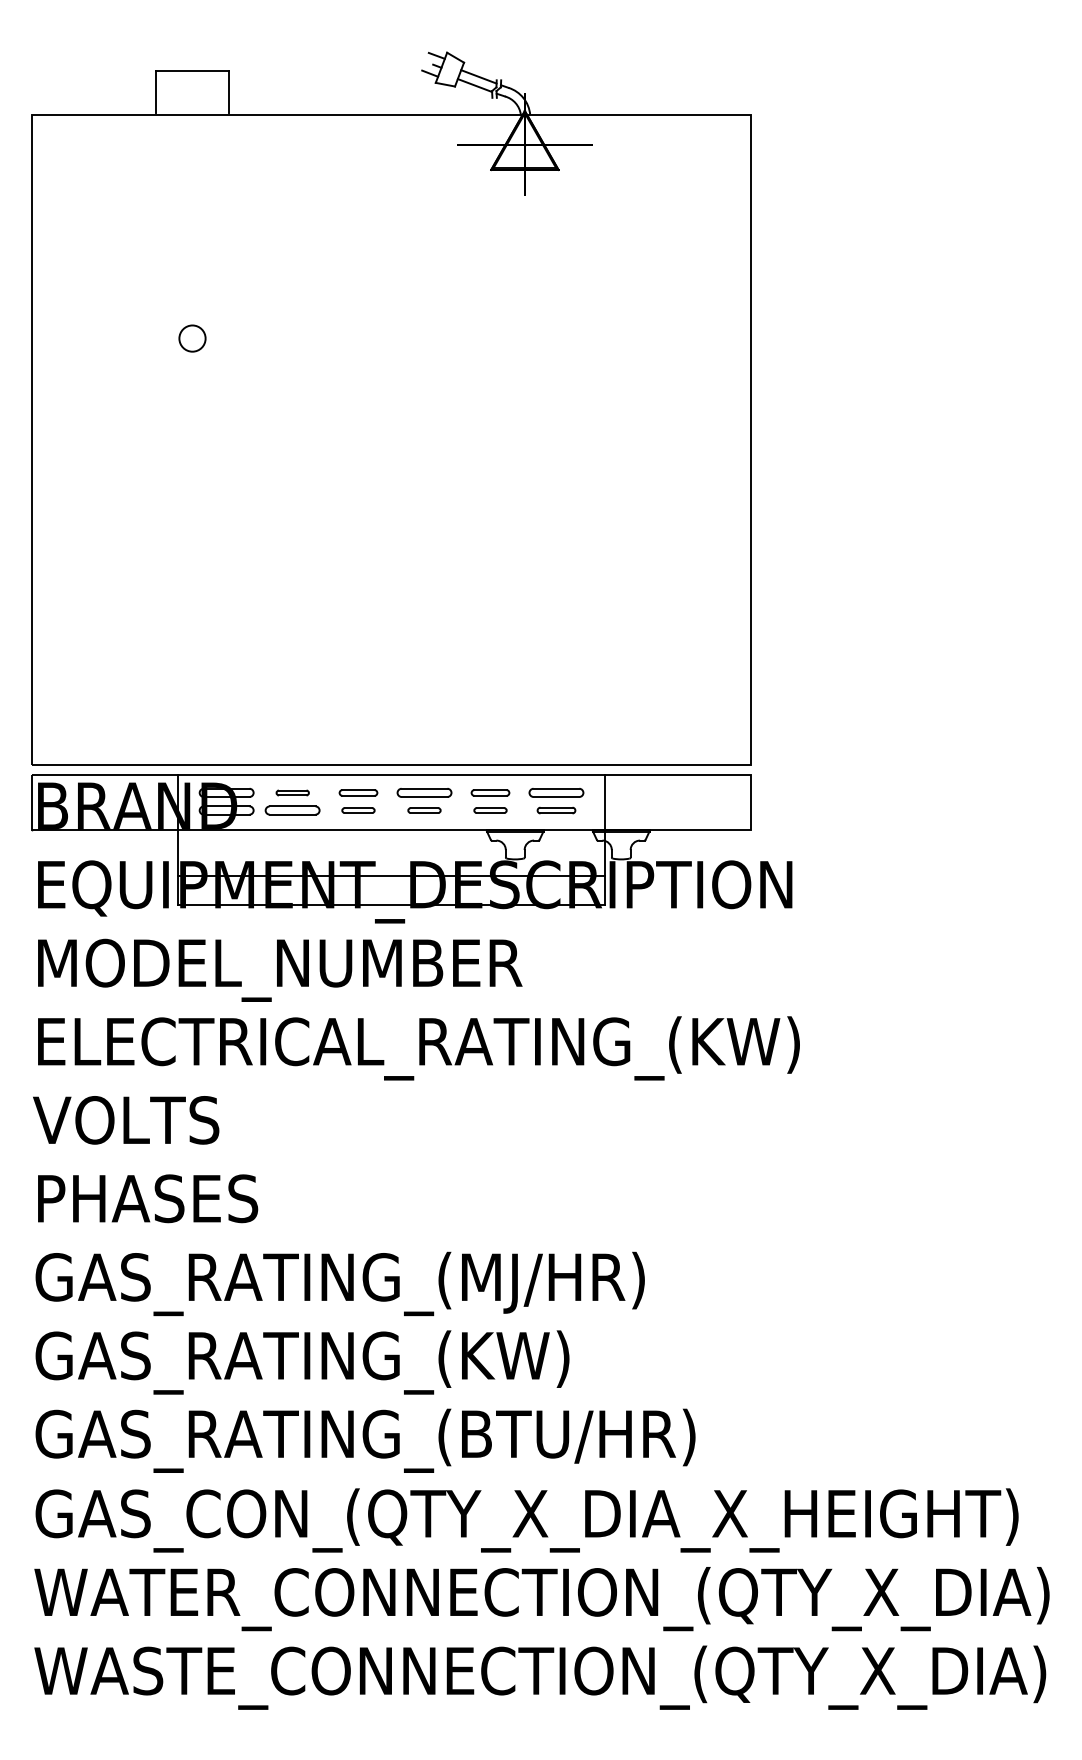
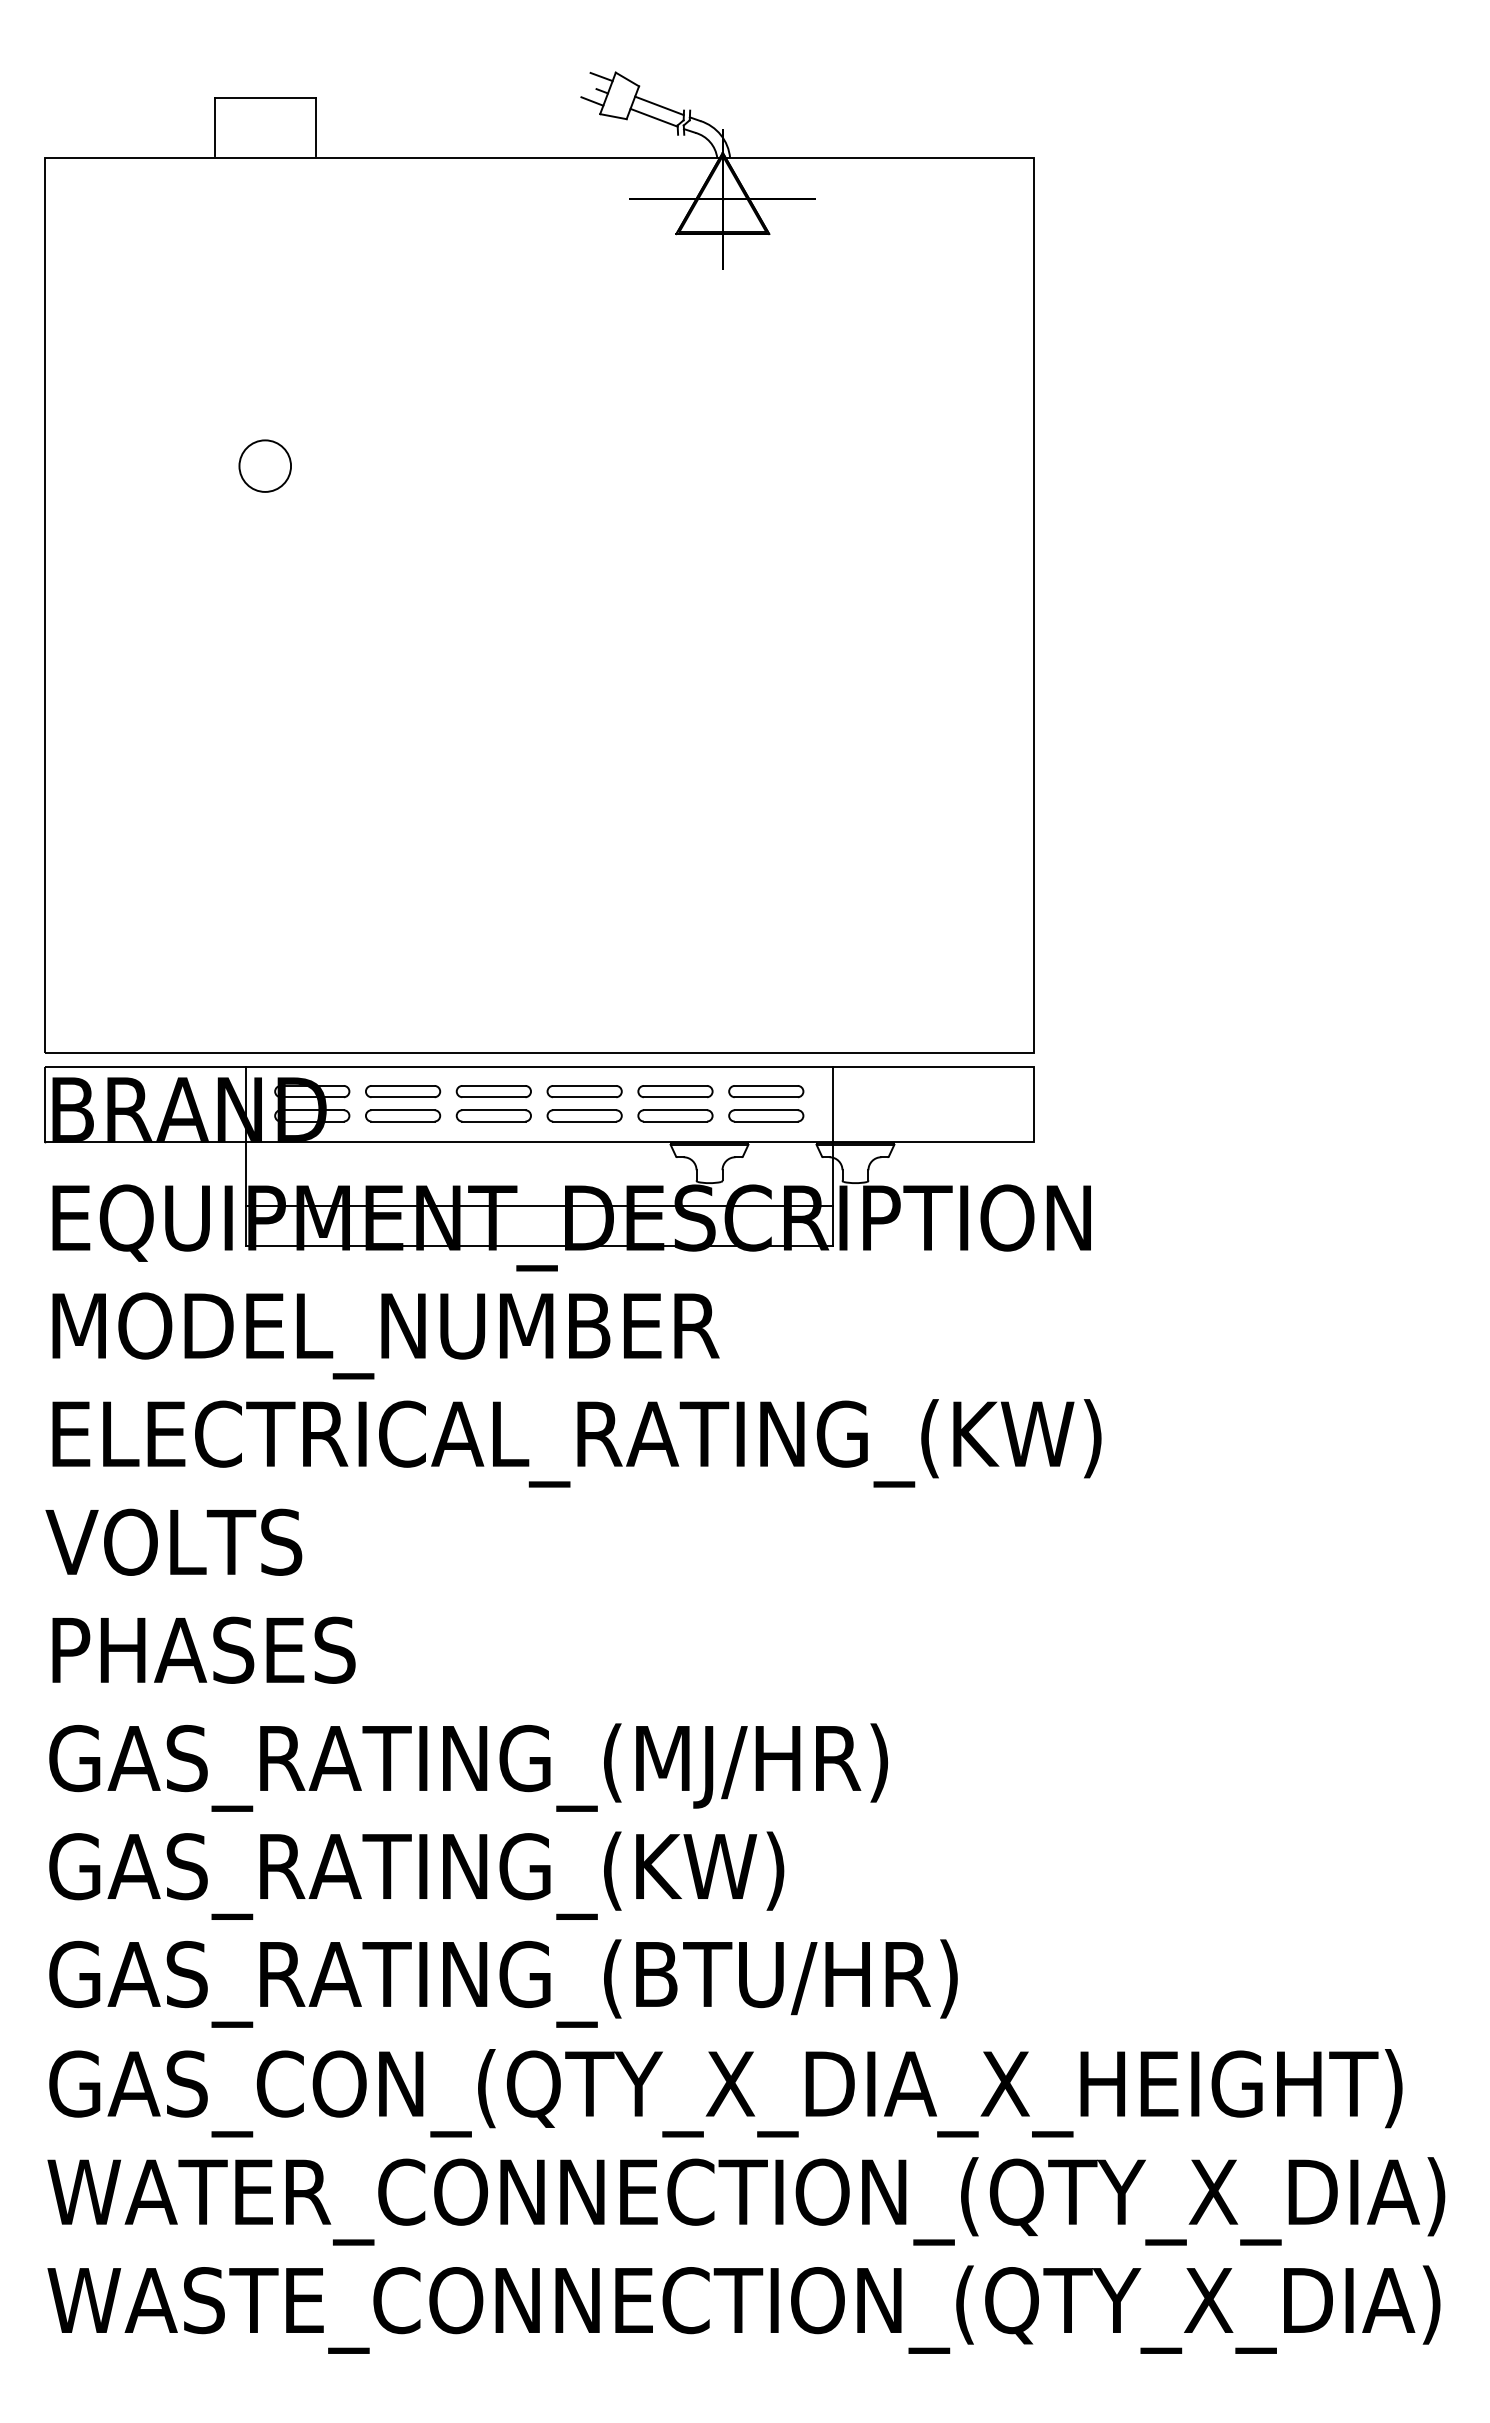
circle: (192, 338) -> (265, 465), size x1.43
part: (292, 792) -> (403, 1091), size x1.67
part: (358, 792) -> (493, 1091), size x1.43
part: (490, 792) -> (675, 1091), size x1.43
part: (358, 810) -> (493, 1115), size x1.67
part: (424, 810) -> (584, 1115), size x1.67
part: (490, 810) -> (675, 1115), size x1.67
part: (556, 810) -> (766, 1115), size x1.43

